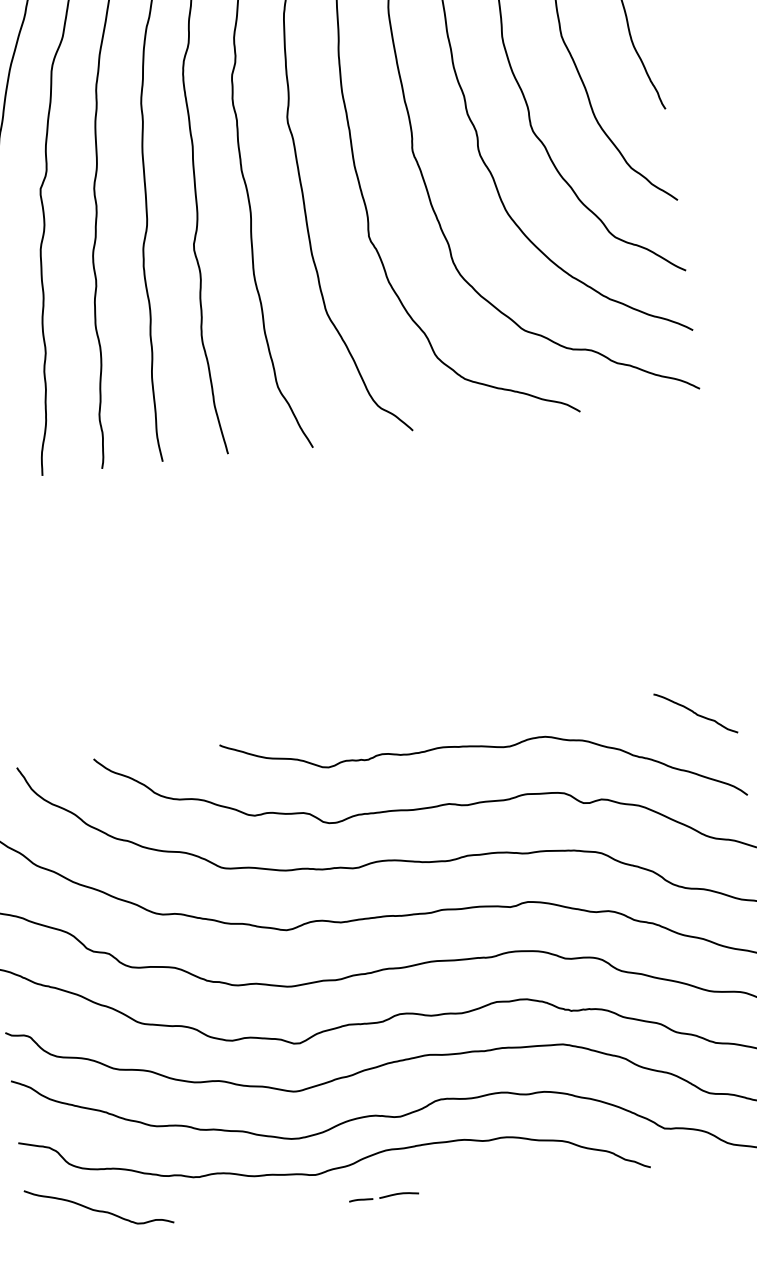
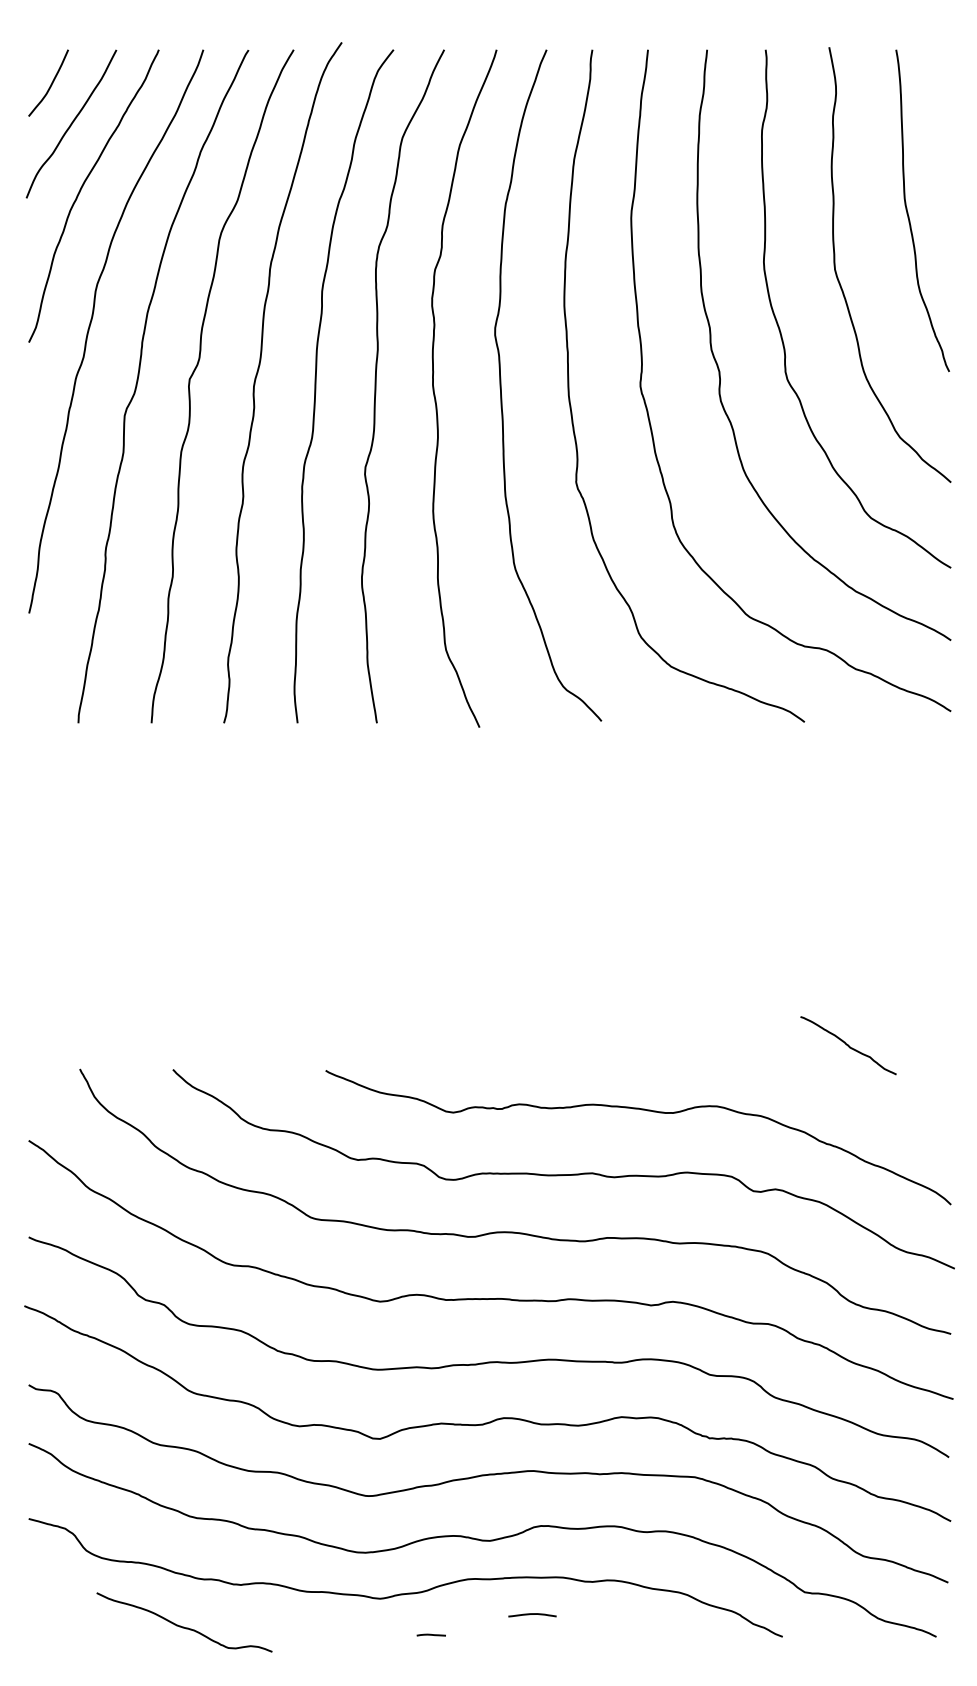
curve: (695, 713) -> (848, 1045), moved
curve: (399, 1194) -> (532, 1614), moved
curve: (98, 1210) -> (183, 1626), moved

